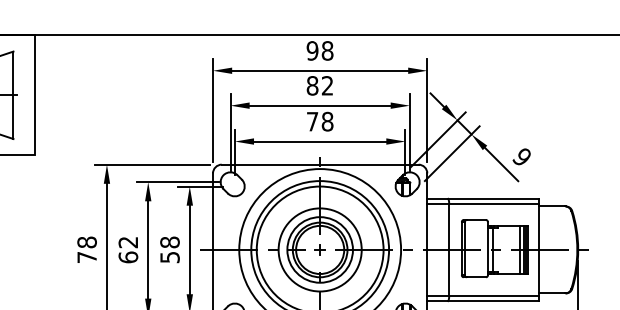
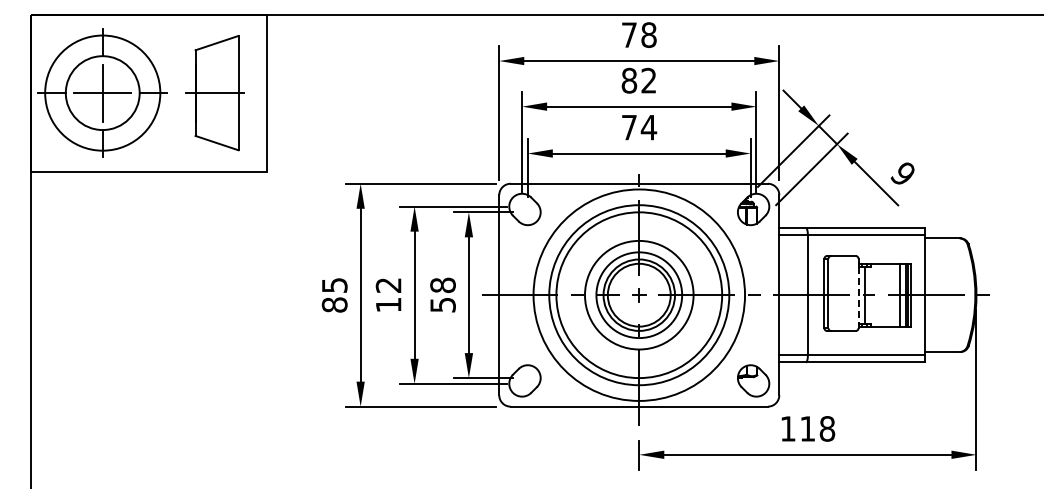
text: (312, 50) -> (629, 34), 98 -> 78
text: (327, 121) -> (648, 127), 78 -> 74
text: (86, 249) -> (334, 294), 78 -> 85
line: (487, 250) -> (858, 295), solid -> dashed
text: (128, 257) -> (388, 304), 62 -> 12

